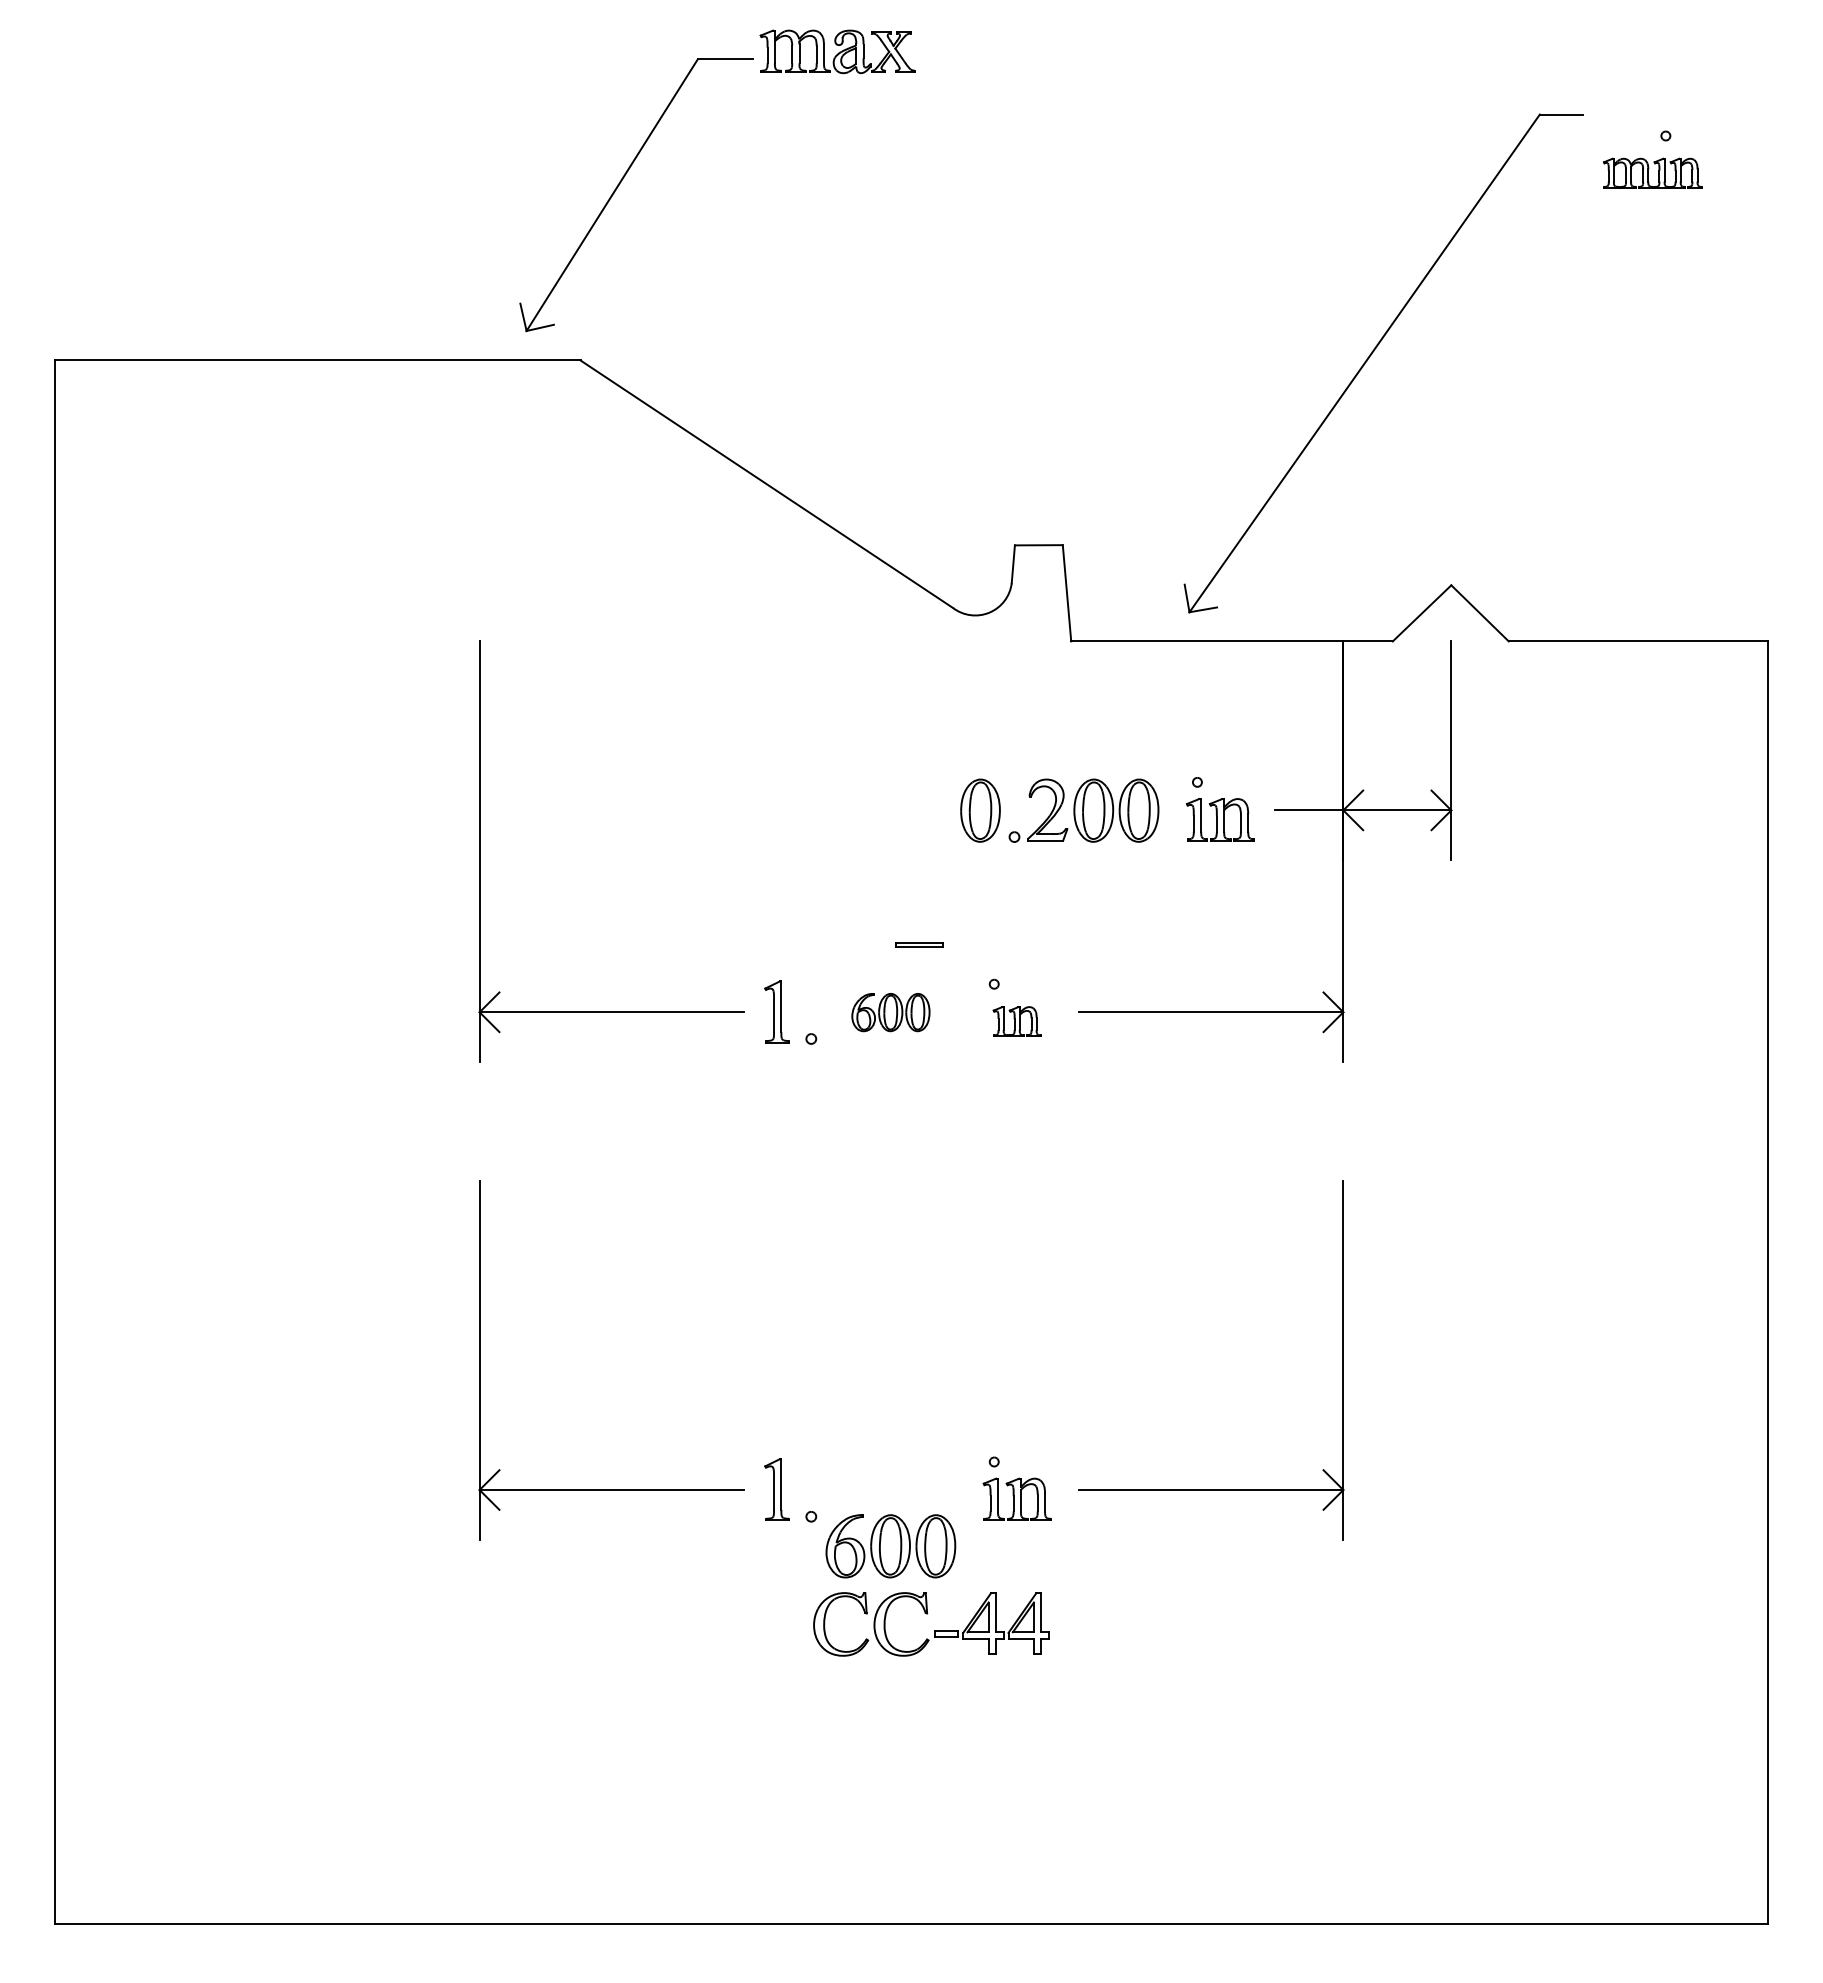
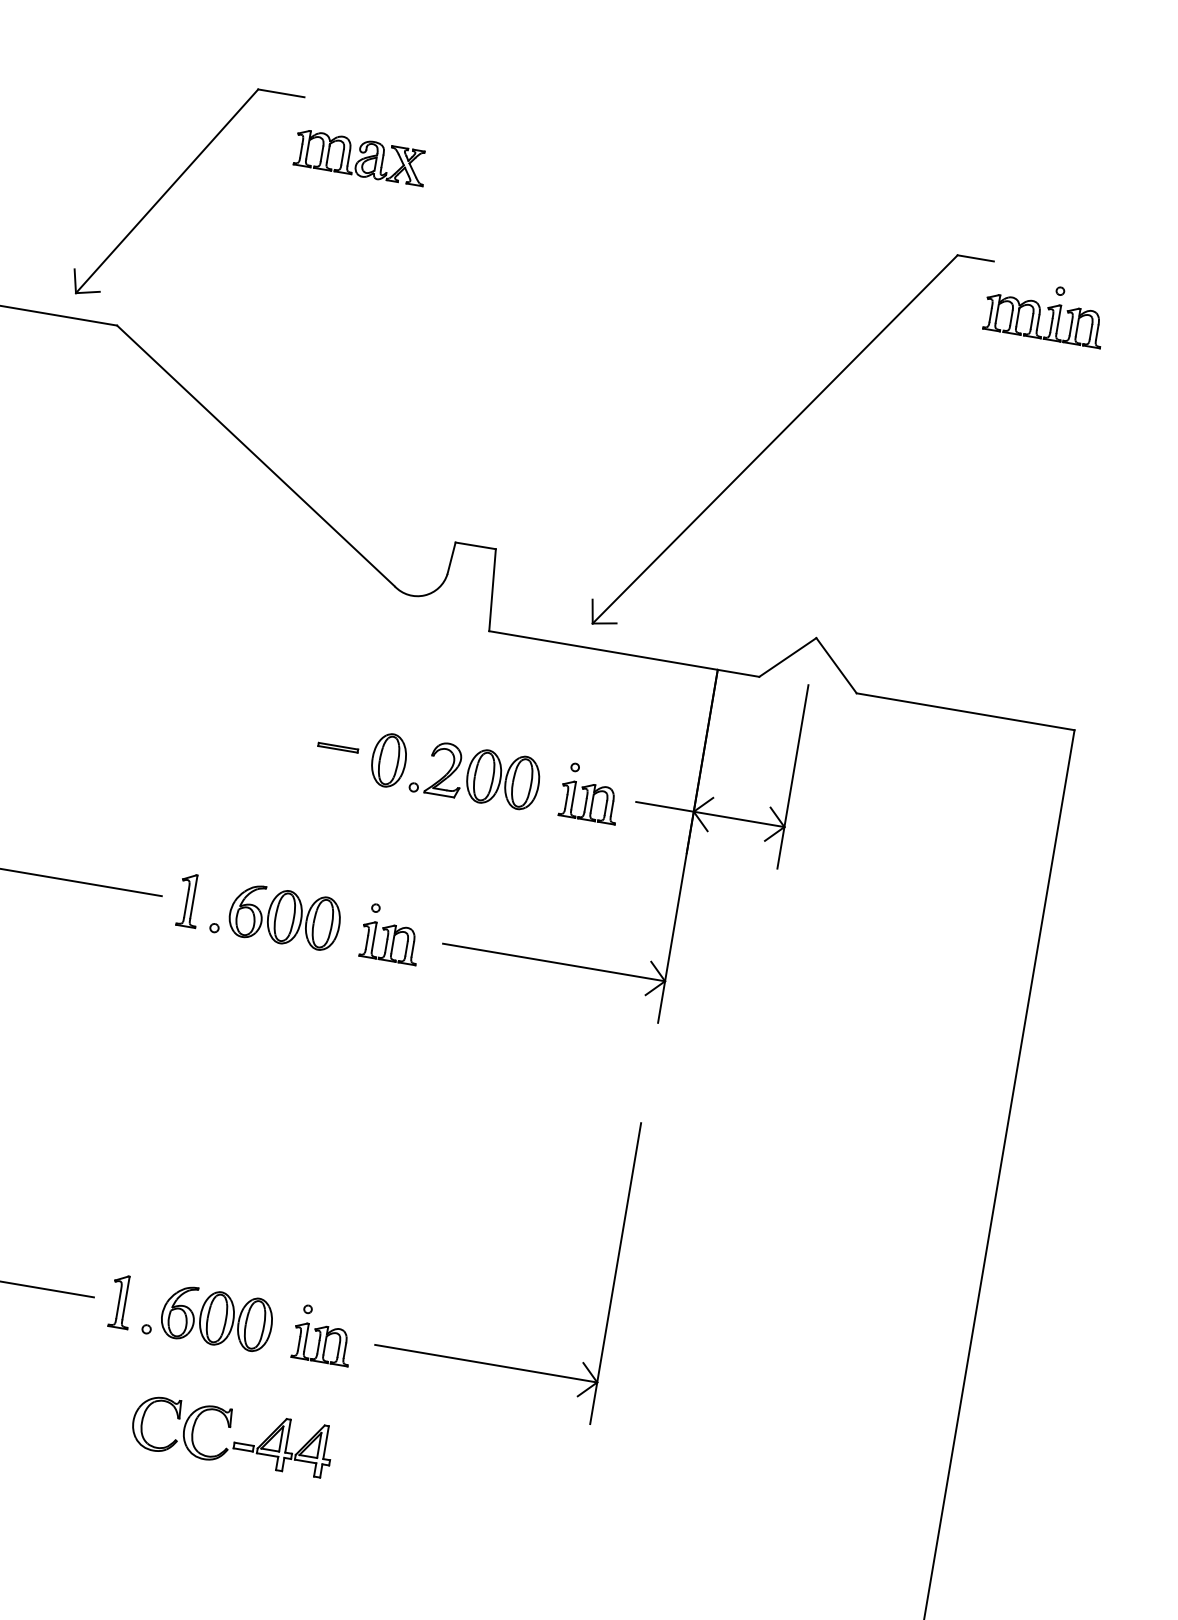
part: (837, 51) -> (360, 157), moved
part: (1652, 172) -> (1043, 319), size x1.43
part: (919, 944) -> (338, 747), moved
part: (890, 1012) -> (284, 917), size x1.67
part: (1016, 1021) -> (389, 942), size x1.43
part: (890, 1546) -> (216, 1318), moved

